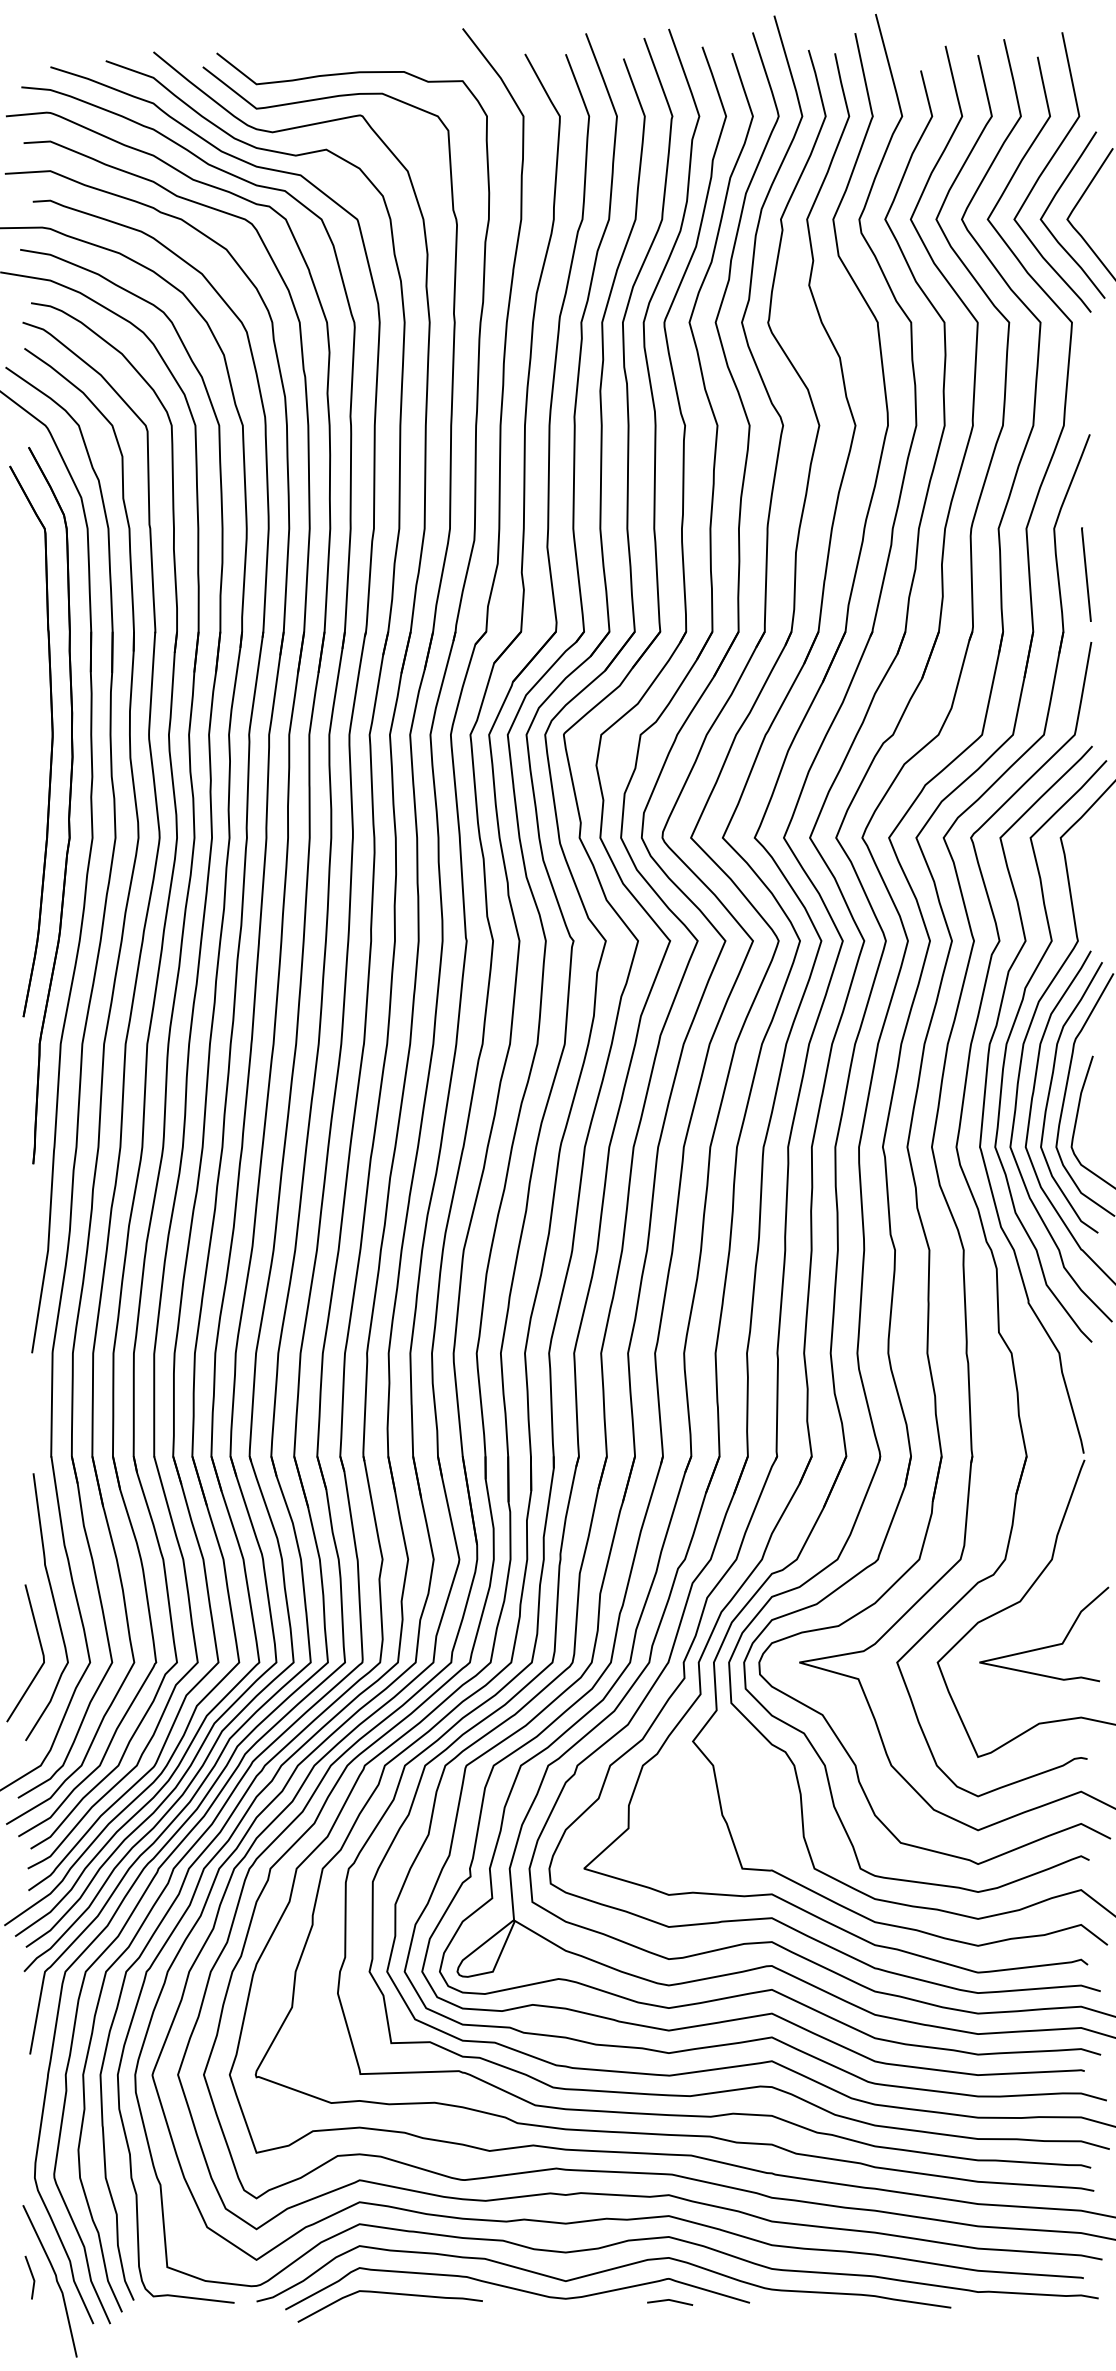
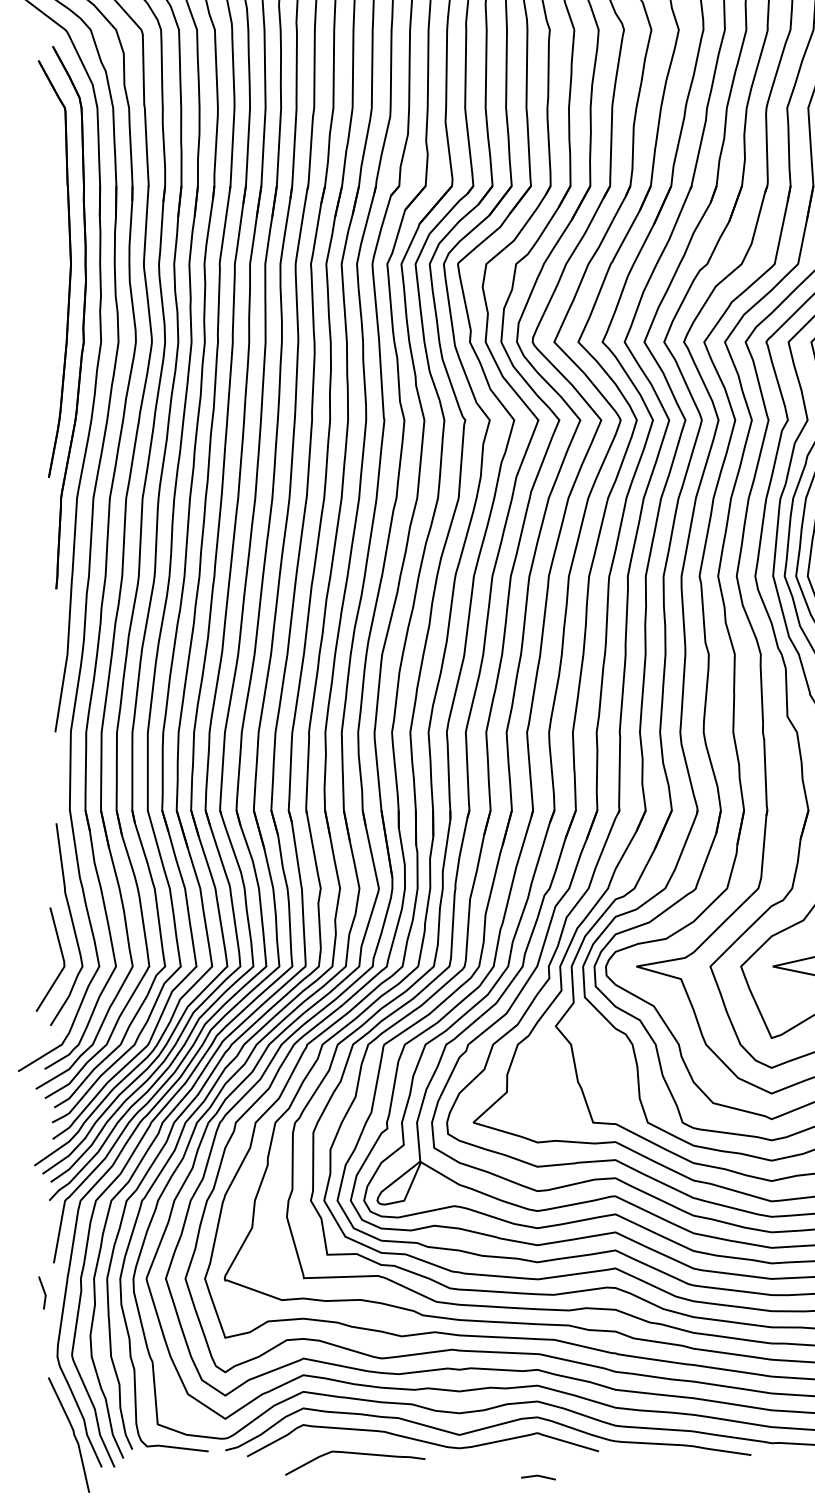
line: (31, 2276) -> (43, 1292), moved
curve: (389, 2294) -> (354, 1454), moved
line: (670, 2301) -> (538, 1476), moved

